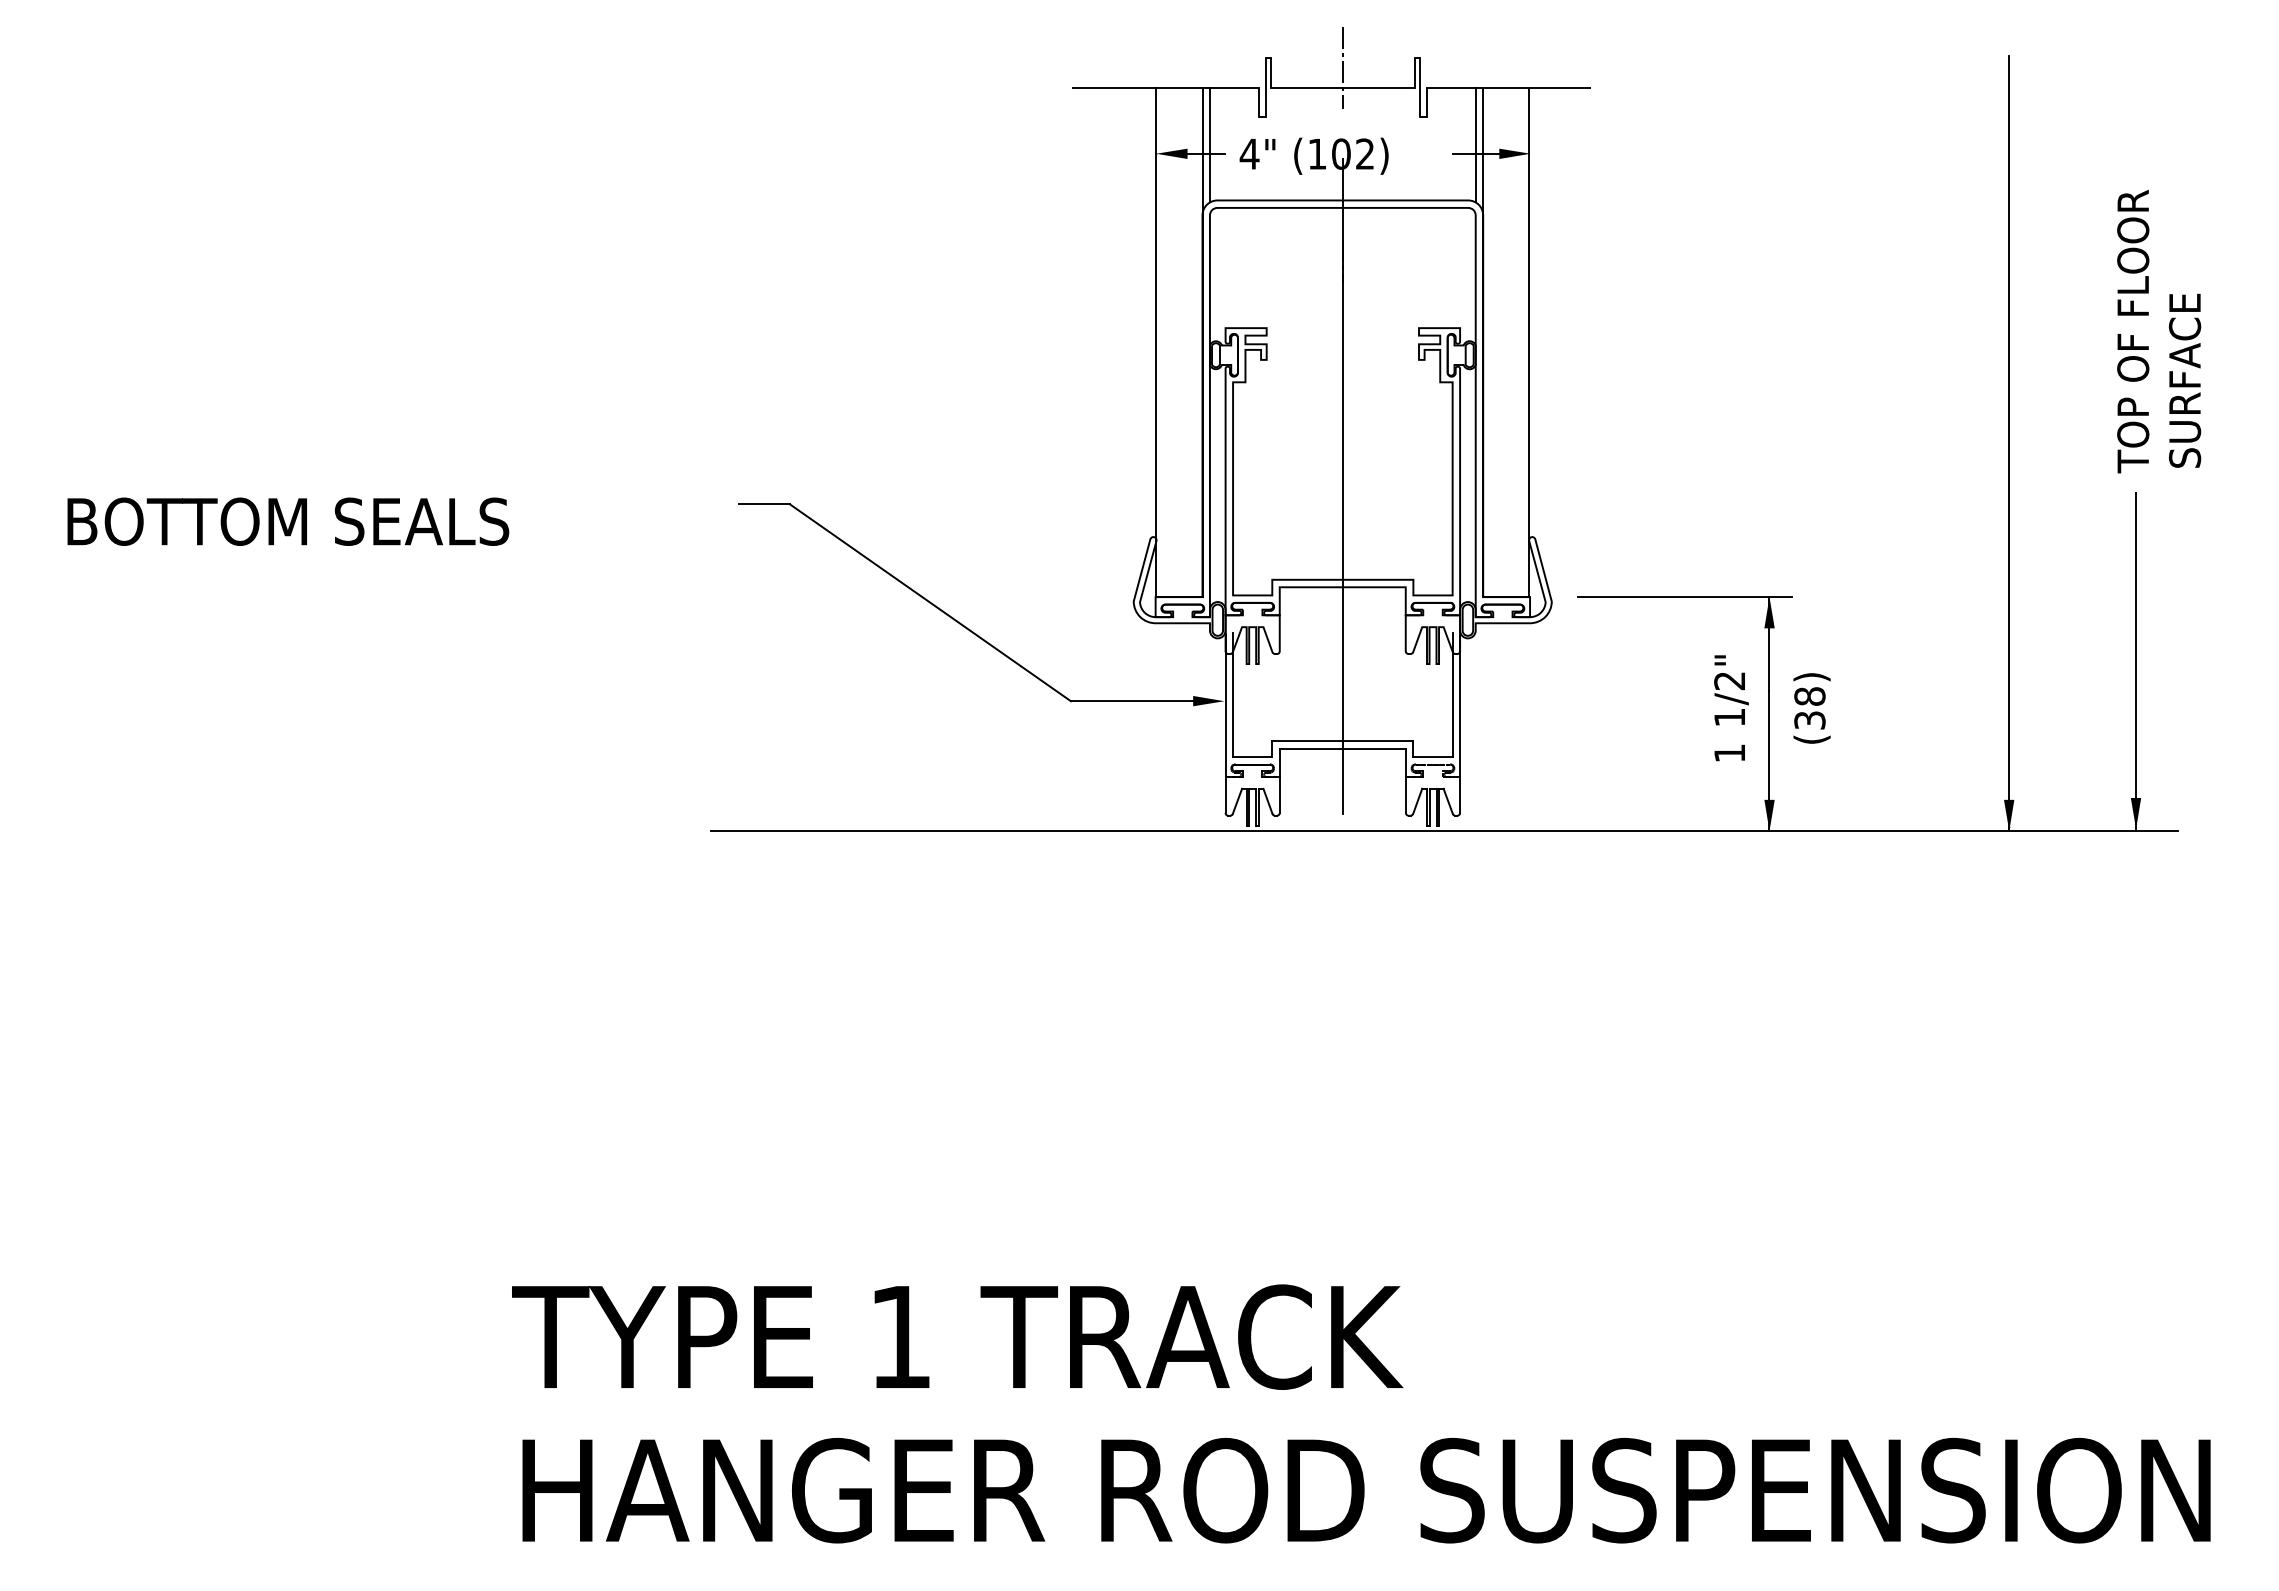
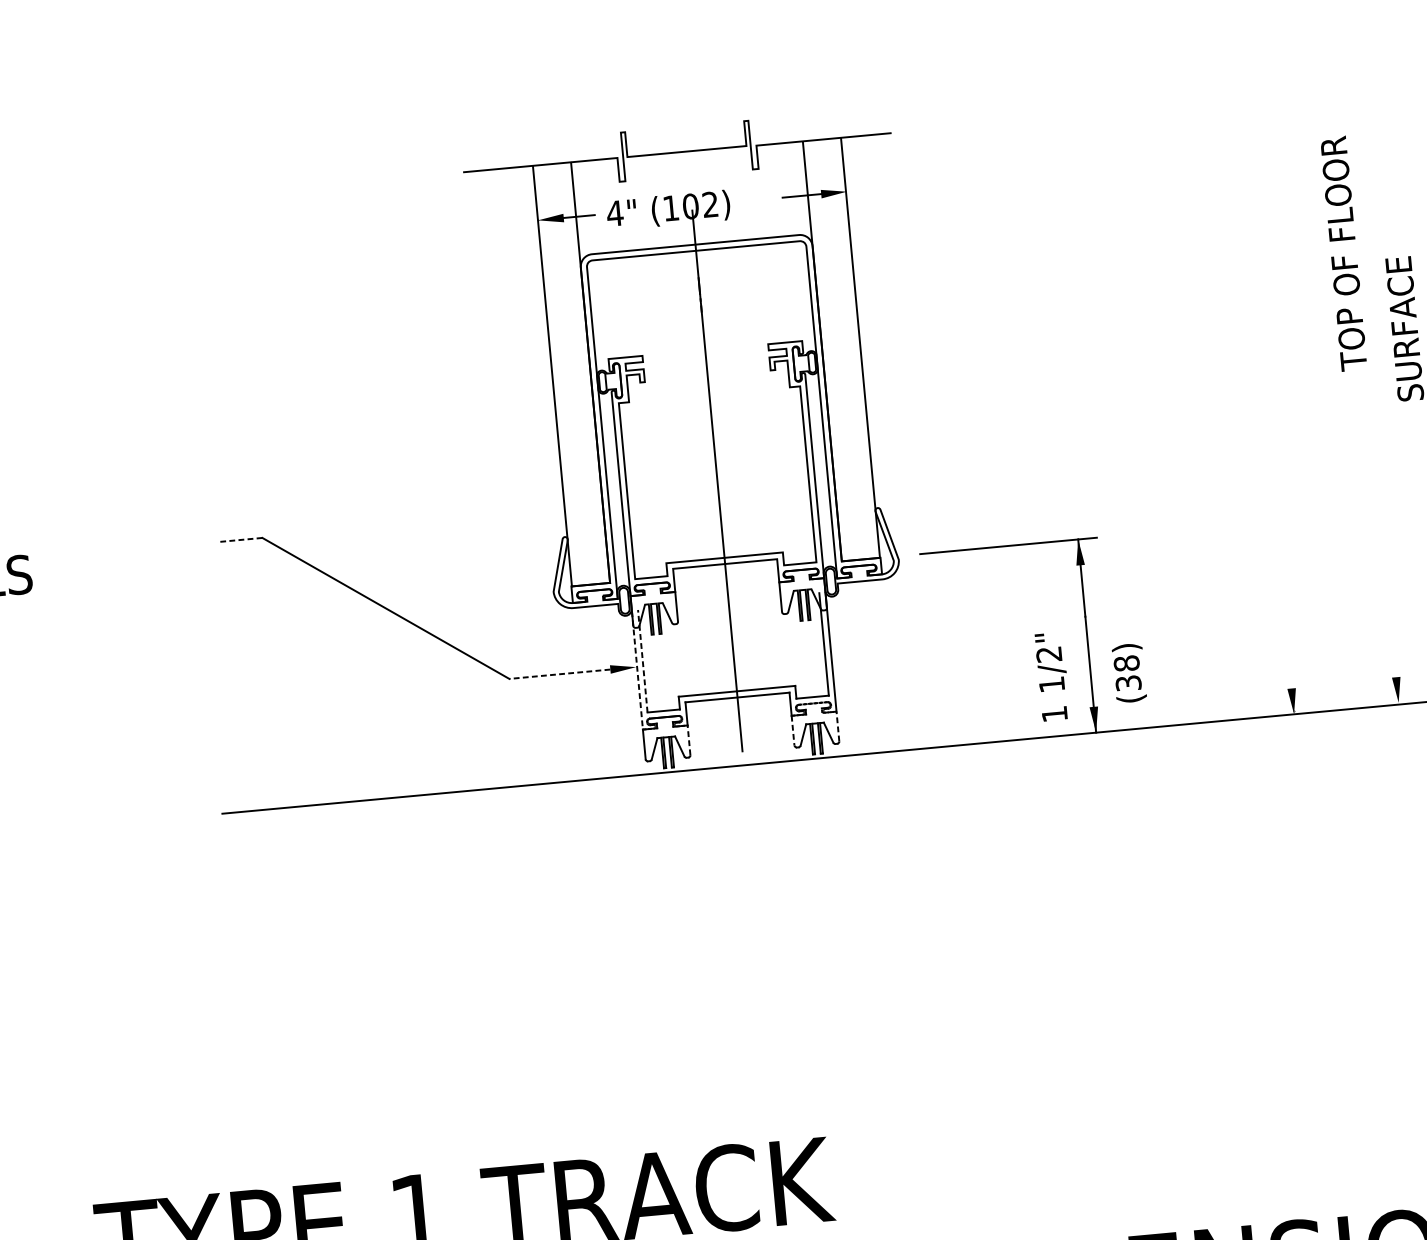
line: (1342, 67) -> (685, 134), removed
line: (1209, 145) -> (581, 209), removed
line: (1475, 145) -> (800, 189), removed
text: (2133, 331) -> (1344, 253), moved
line: (2009, 443) -> (1264, 394), removed
line: (764, 504) -> (241, 539), solid -> dashed
line: (2136, 662) -> (1386, 565), removed
line: (1233, 694) -> (643, 660), solid -> dashed
line: (1131, 701) -> (559, 674), solid -> dashed
line: (1225, 705) -> (637, 670), solid -> dashed
text: (1731, 708) -> (1052, 677), moved
text: (1811, 708) -> (1128, 673), moved
line: (1279, 794) -> (688, 739), solid -> dashed
line: (1405, 794) -> (792, 730), solid -> dashed
line: (1460, 794) -> (838, 726), solid -> dashed

